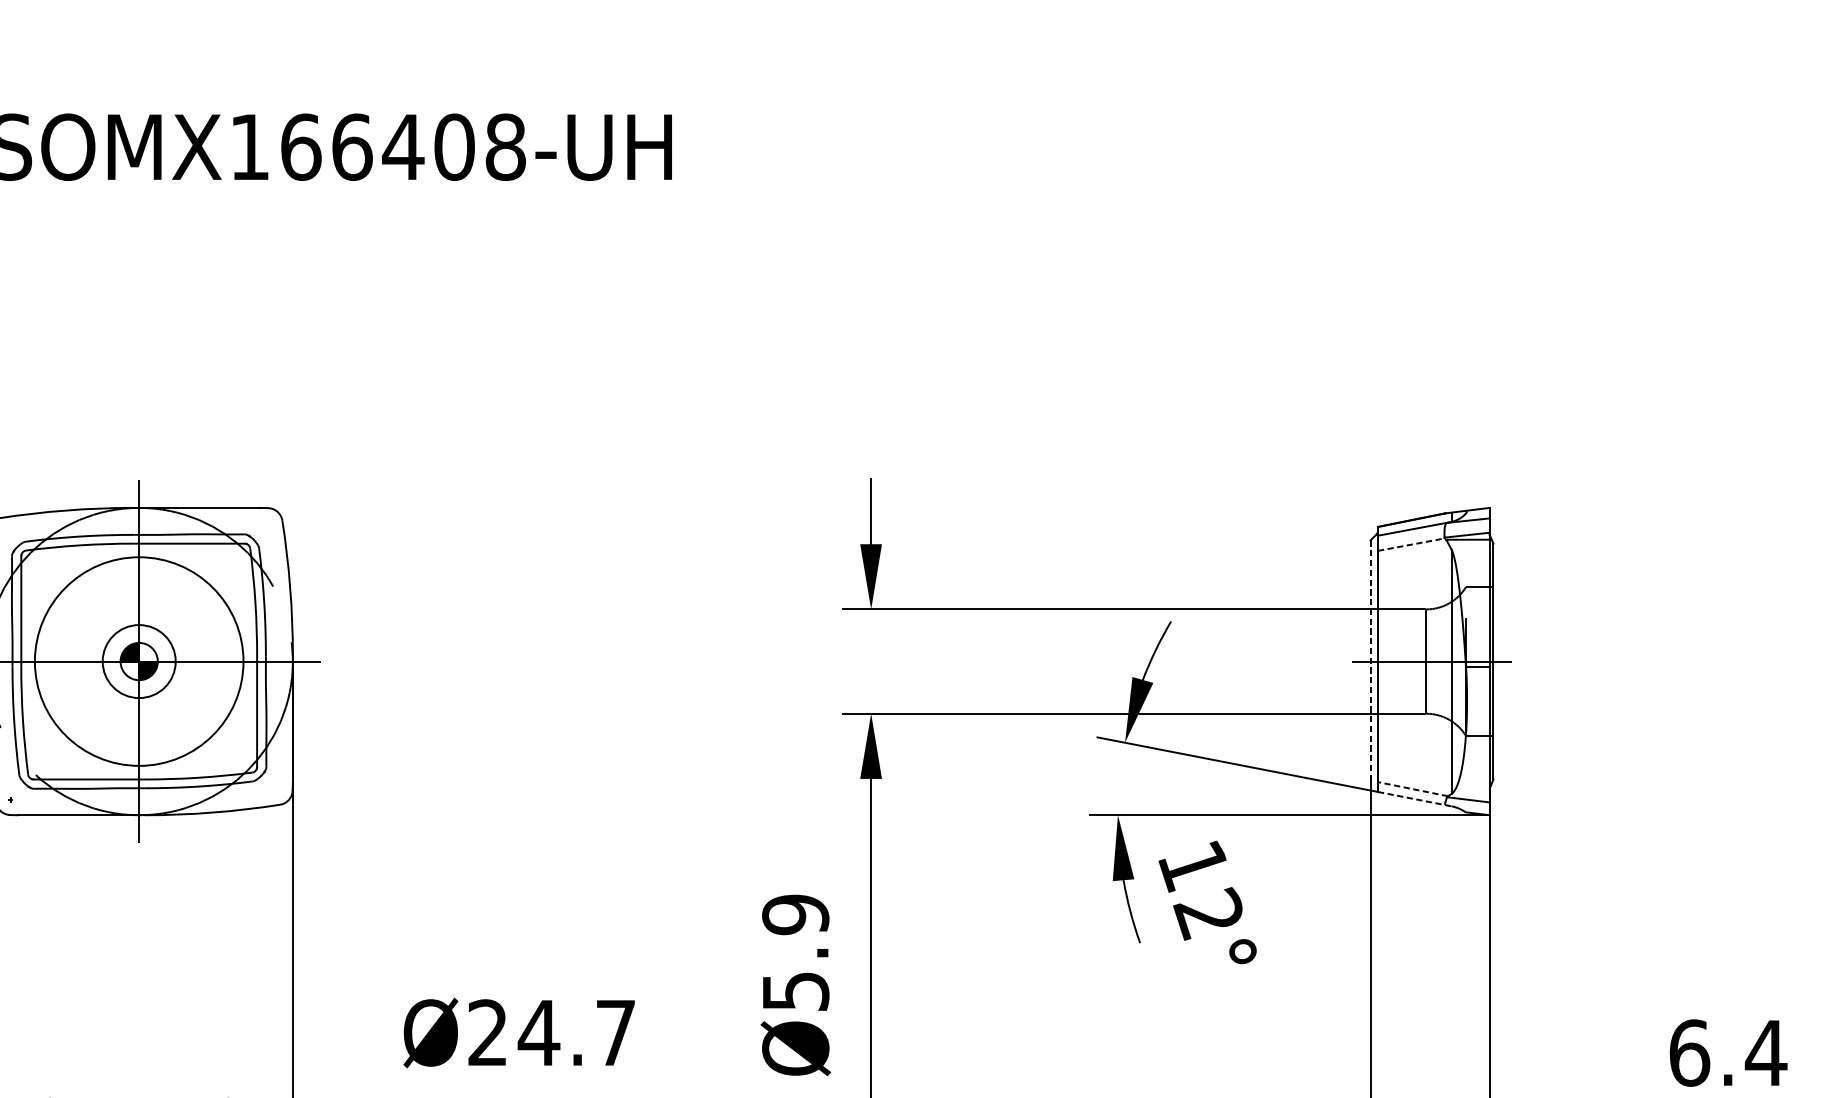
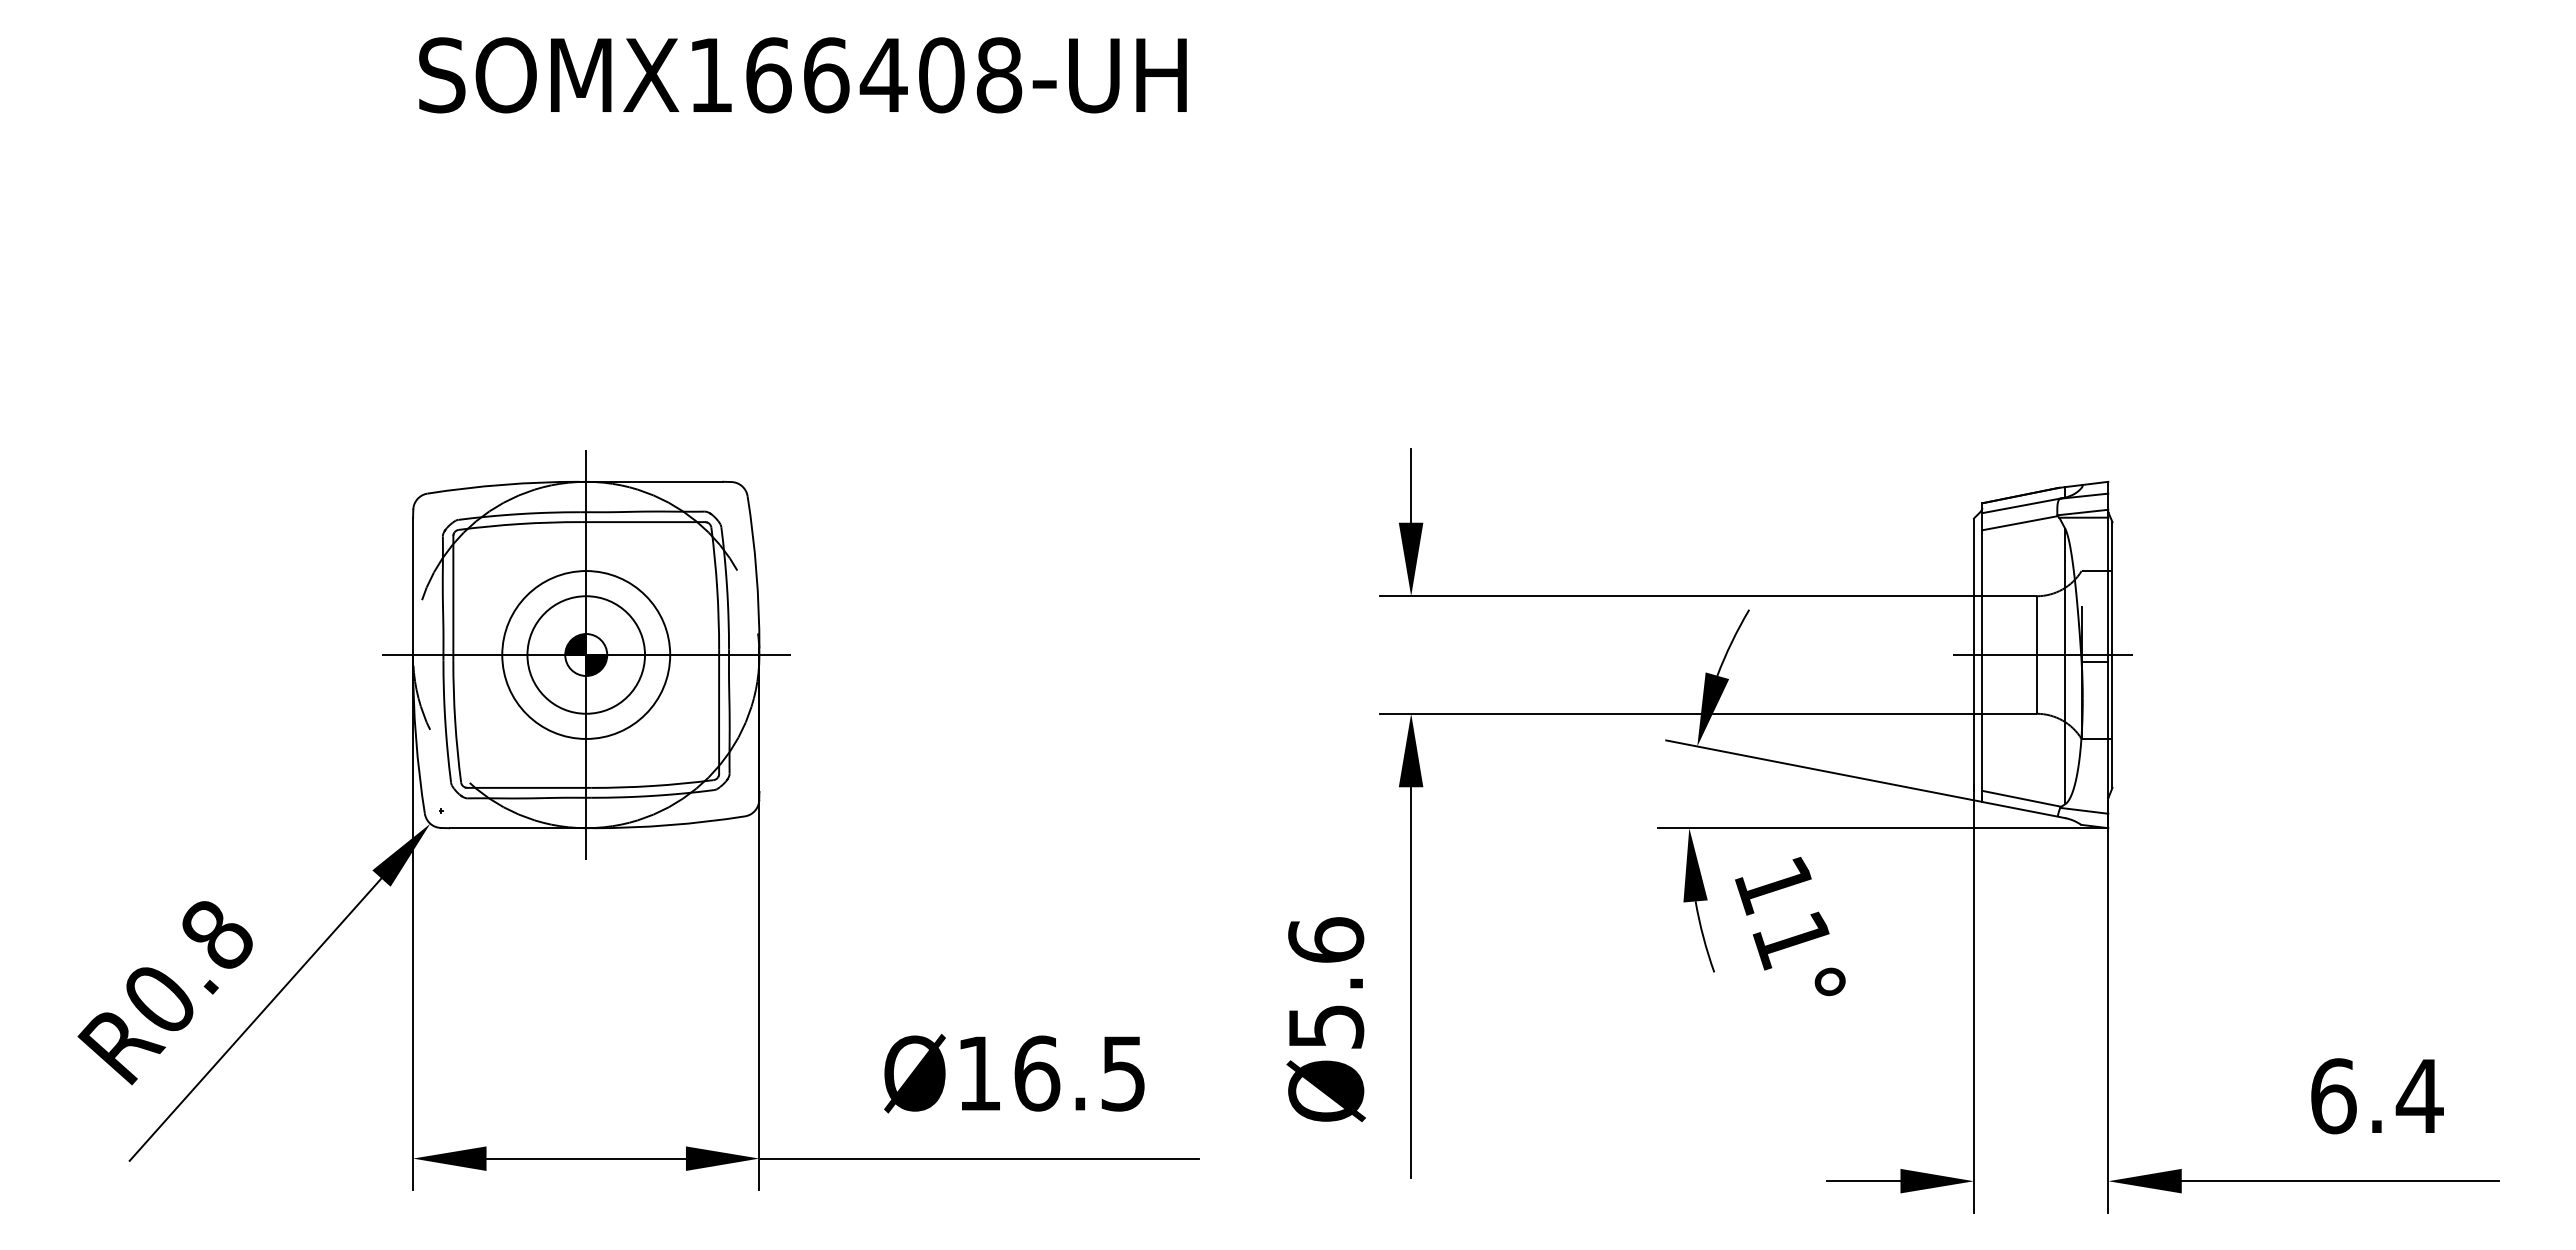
line: (1411, 544) -> (2020, 523), dashed -> solid
circle: (139, 661) -> (586, 654), size x0.71
circle: (139, 661) -> (586, 654), size x1.43
line: (1370, 662) -> (1973, 655), dashed -> solid
line: (1412, 788) -> (2021, 798), dashed -> solid
line: (1415, 799) -> (2024, 810), dashed -> solid
text: (796, 914) -> (1326, 940), Ø5.9 -> Ø5.6
text: (1207, 914) -> (1790, 939), 12° -> 11°
text: (551, 1032) -> (1050, 1073), Ø24.7 -> Ø16.5

